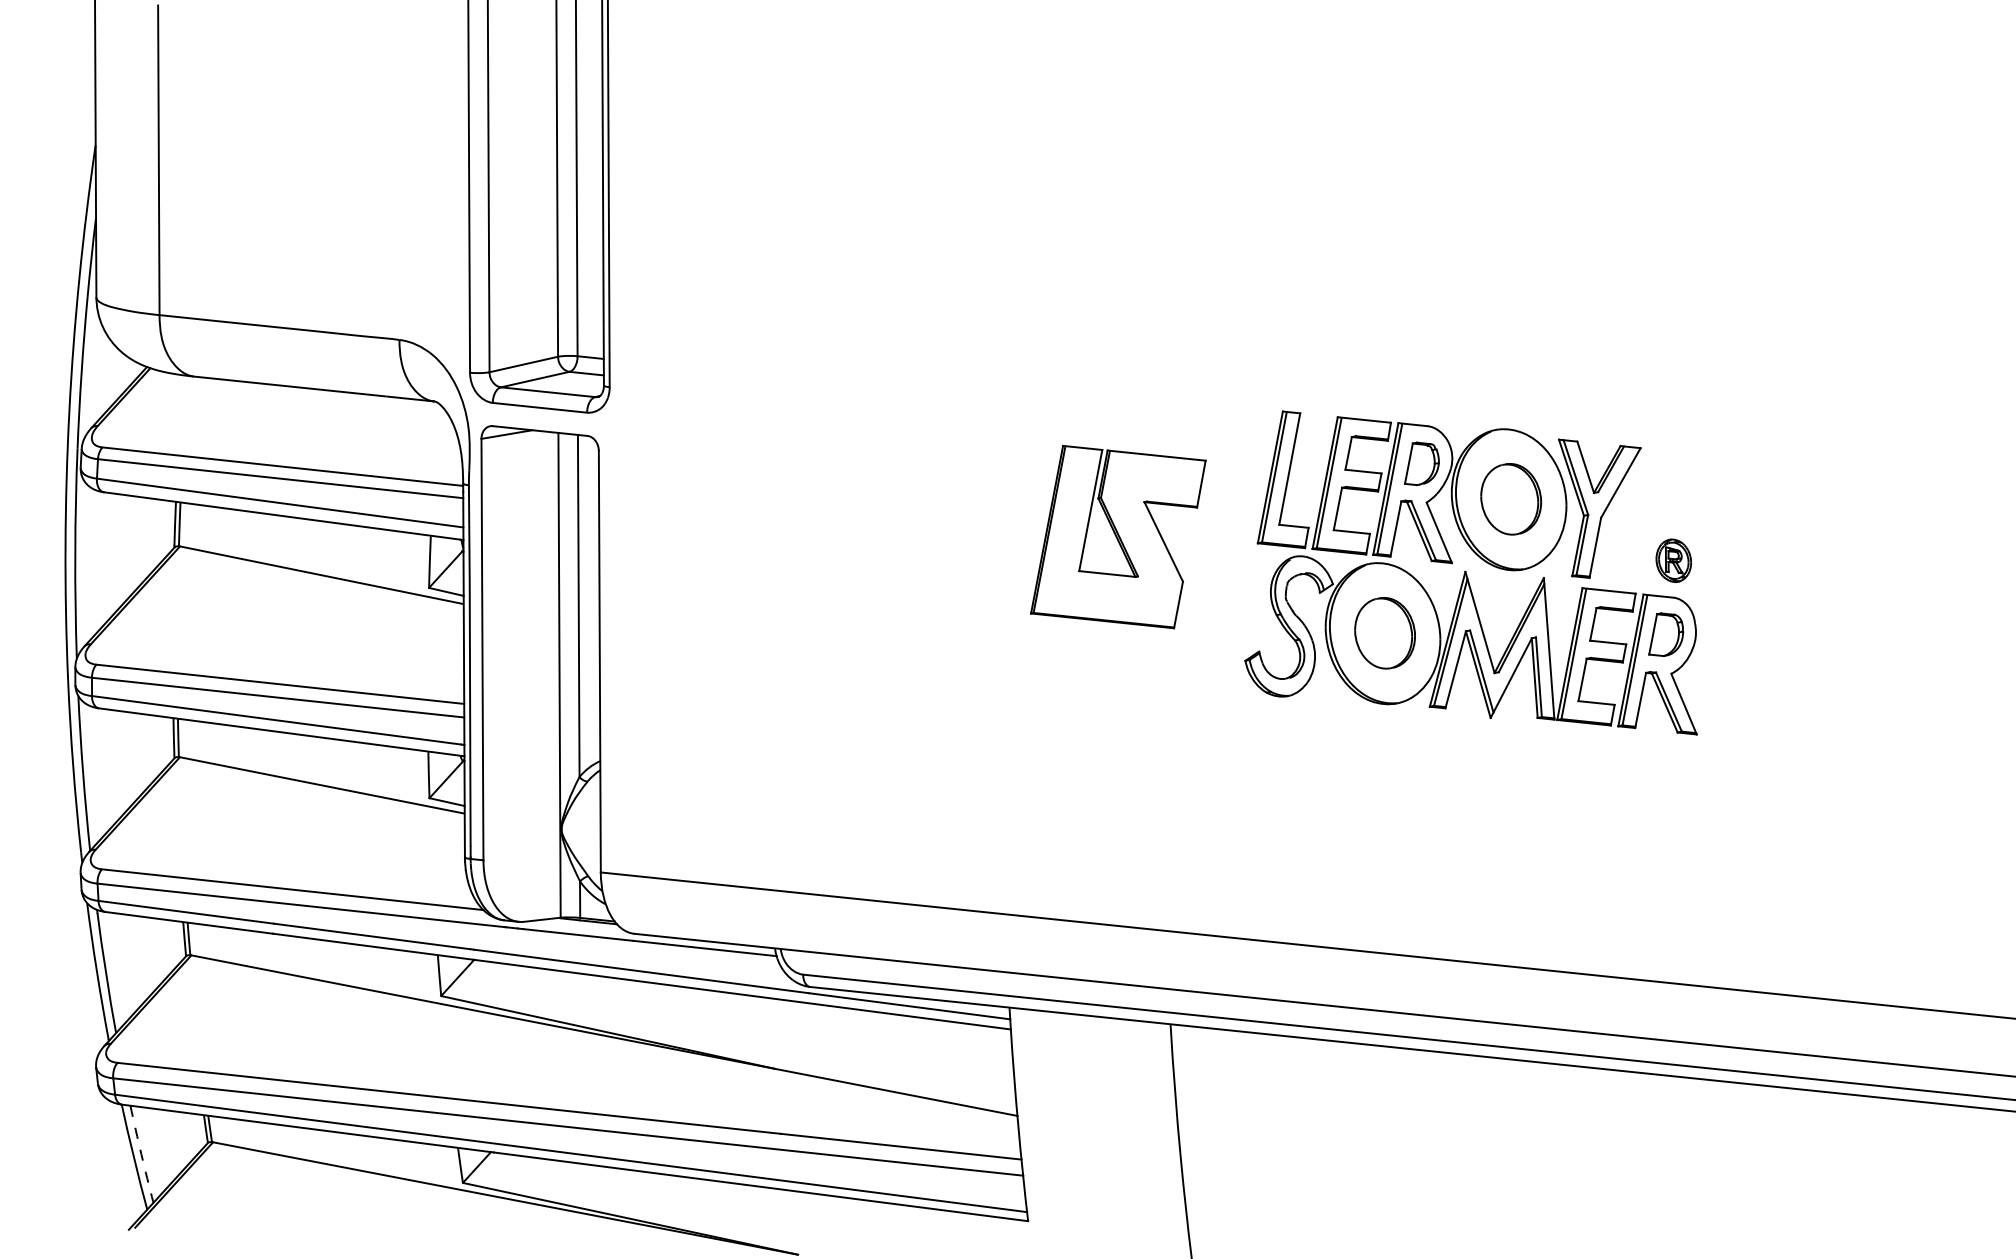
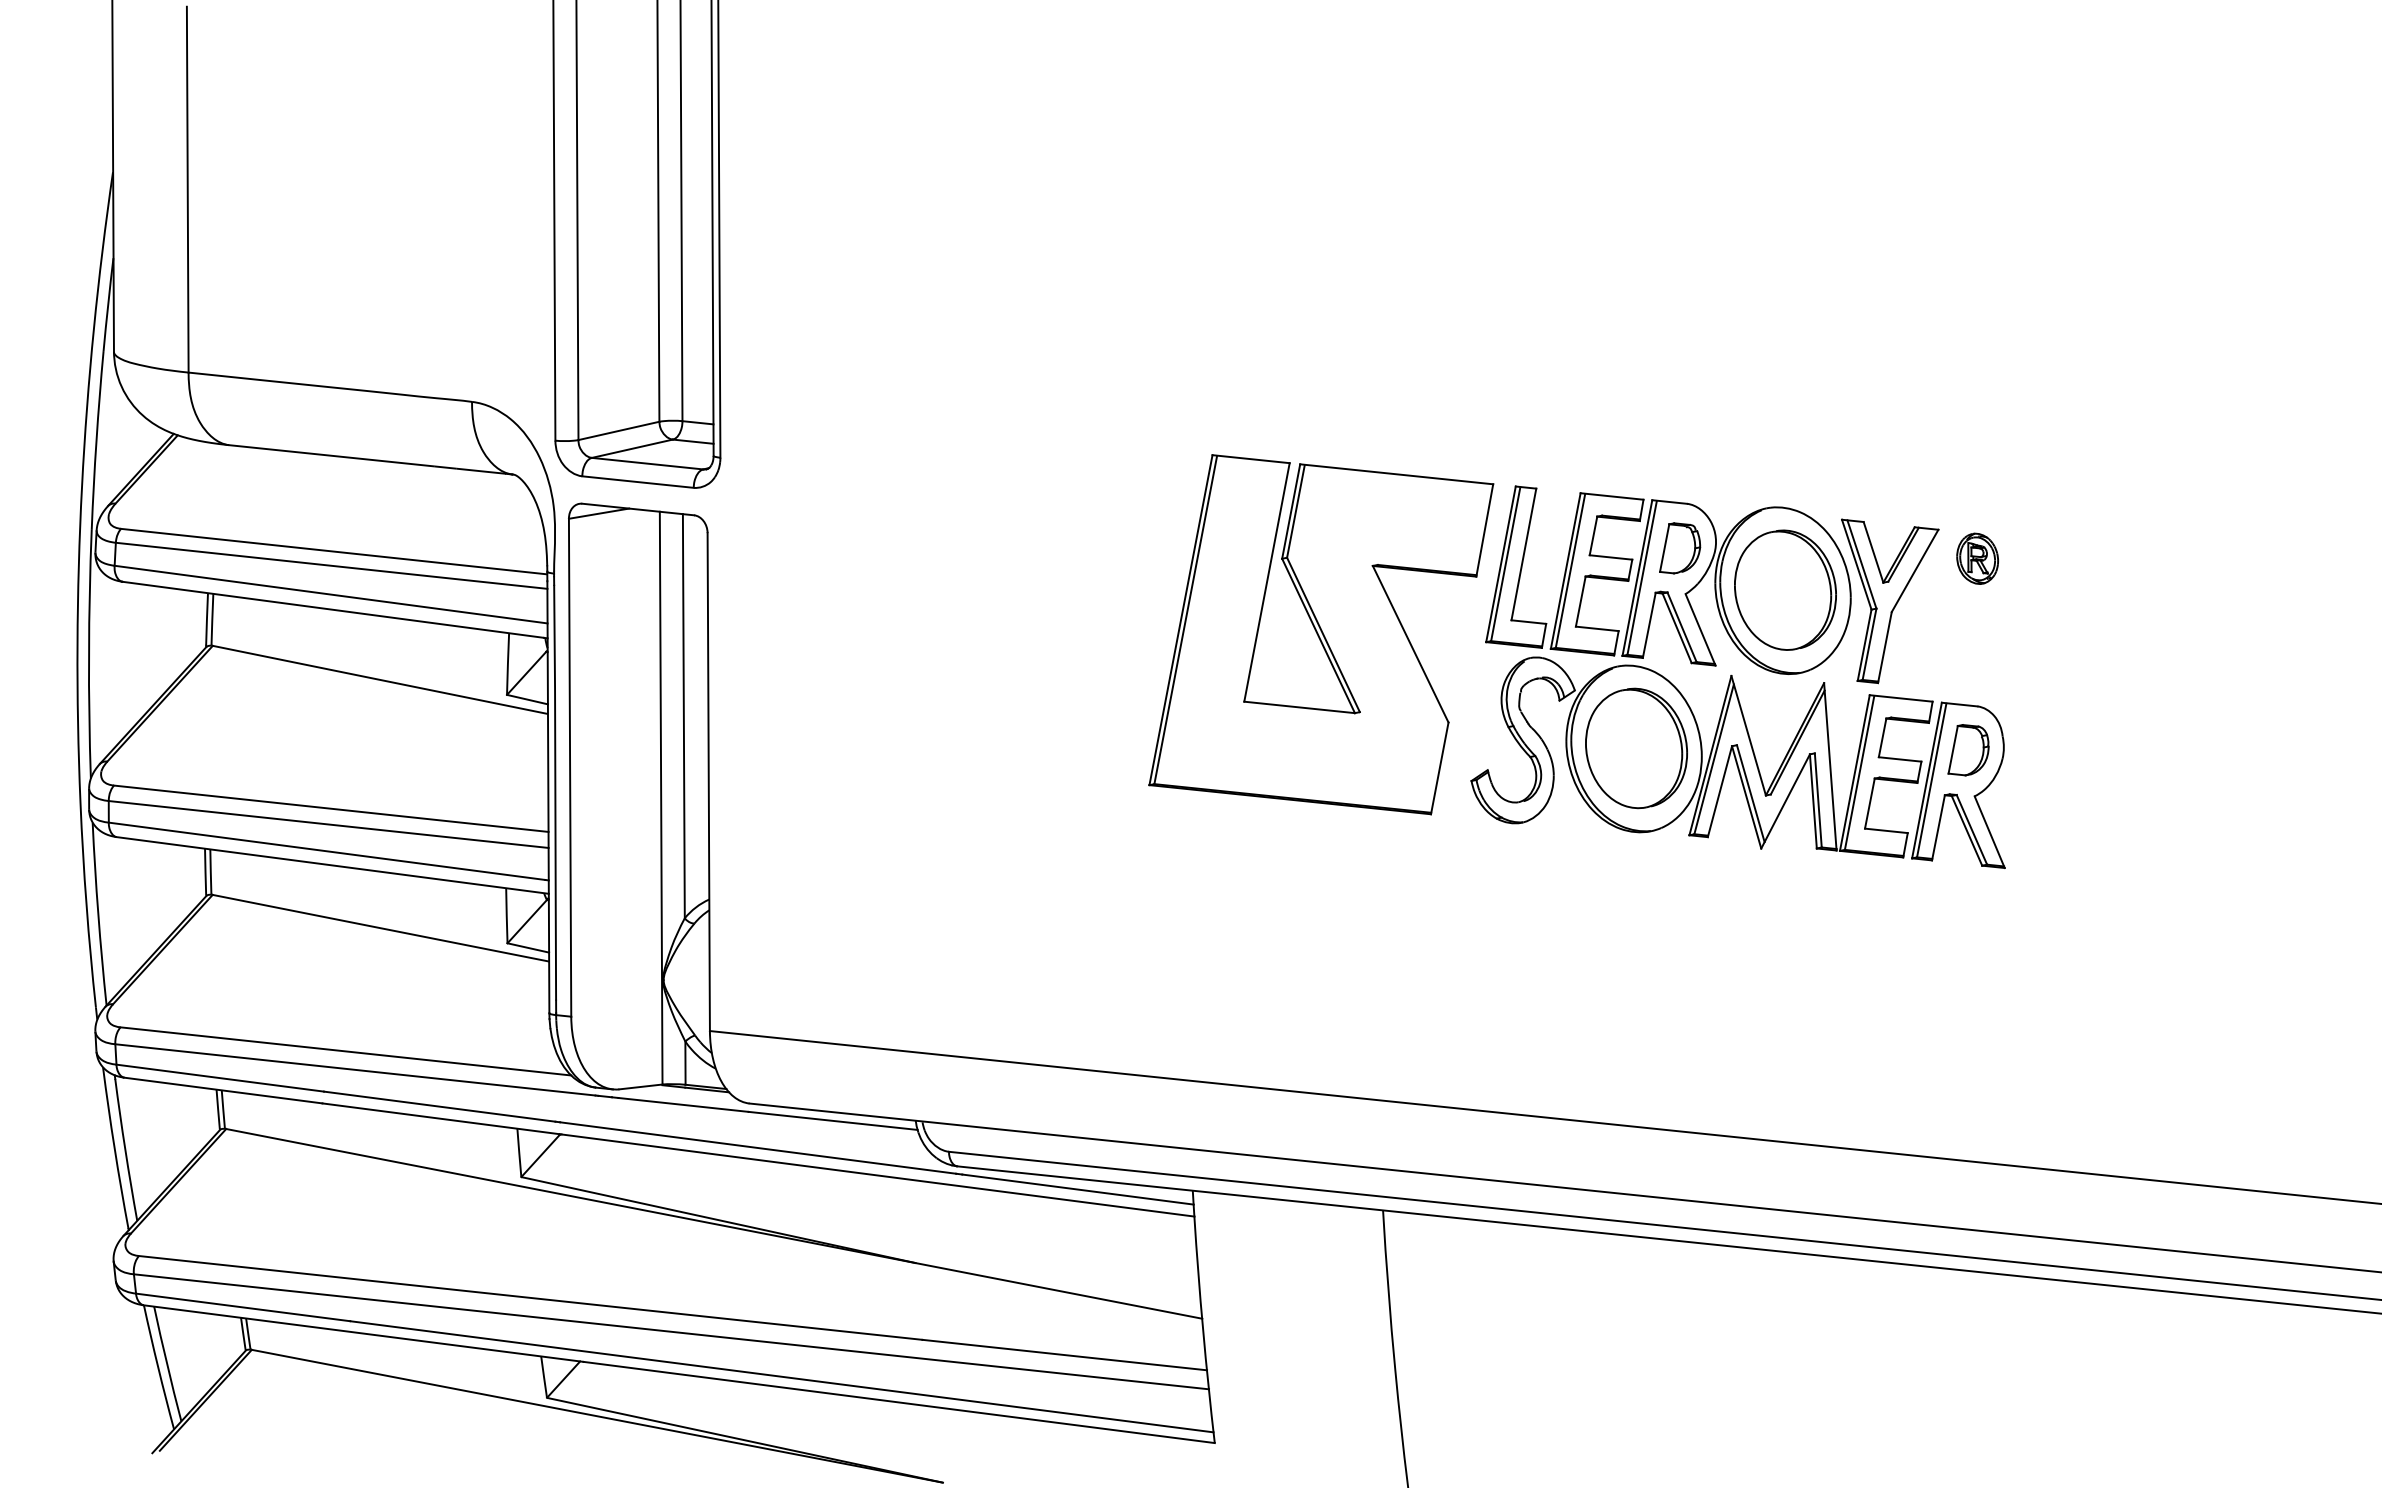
part: (1511, 498) -> (1785, 589), size x1.43
part: (1118, 536) -> (1321, 634), size x1.67
part: (1673, 560) -> (1977, 558), moved
part: (1385, 633) -> (1636, 748), size x1.43
arc: (141, 1154) -> (167, 1364), dashed -> solid

